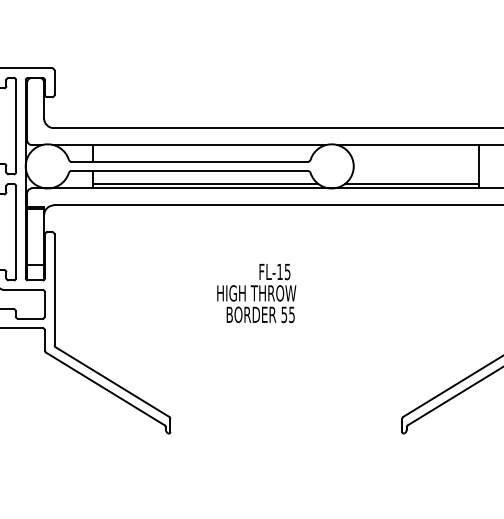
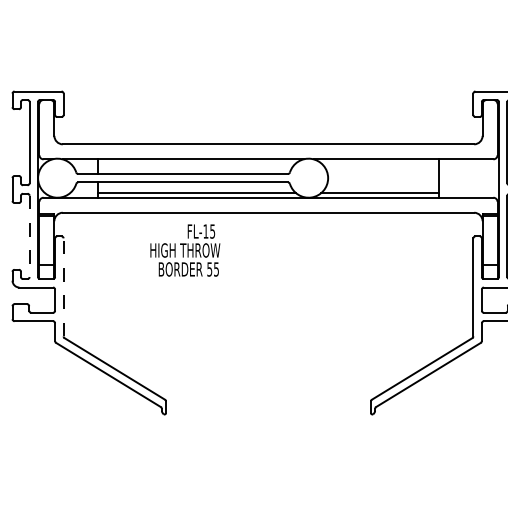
line: (16, 232) -> (29, 236), solid -> dashed
line: (54, 288) -> (63, 286), solid -> dashed
text: (256, 293) -> (185, 250), moved

